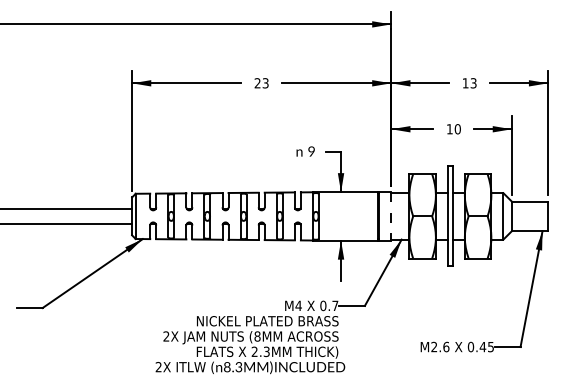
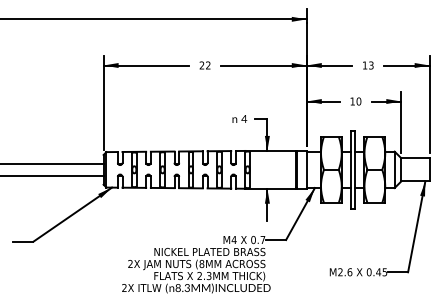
text: (265, 83) -> (208, 65), 23 -> 22
text: (311, 151) -> (244, 118), 9 -> 4
line: (391, 216) -> (306, 169), dashed -> solid

